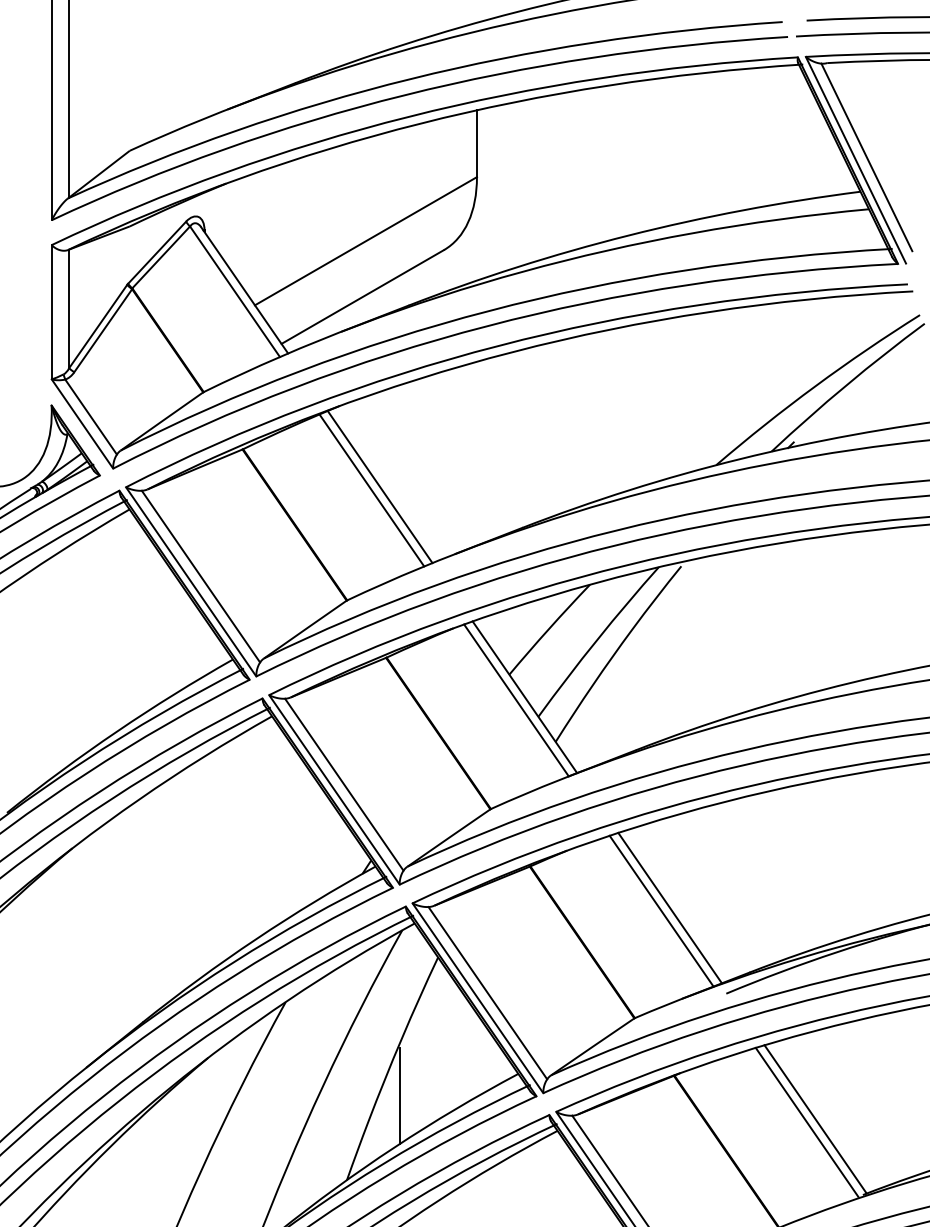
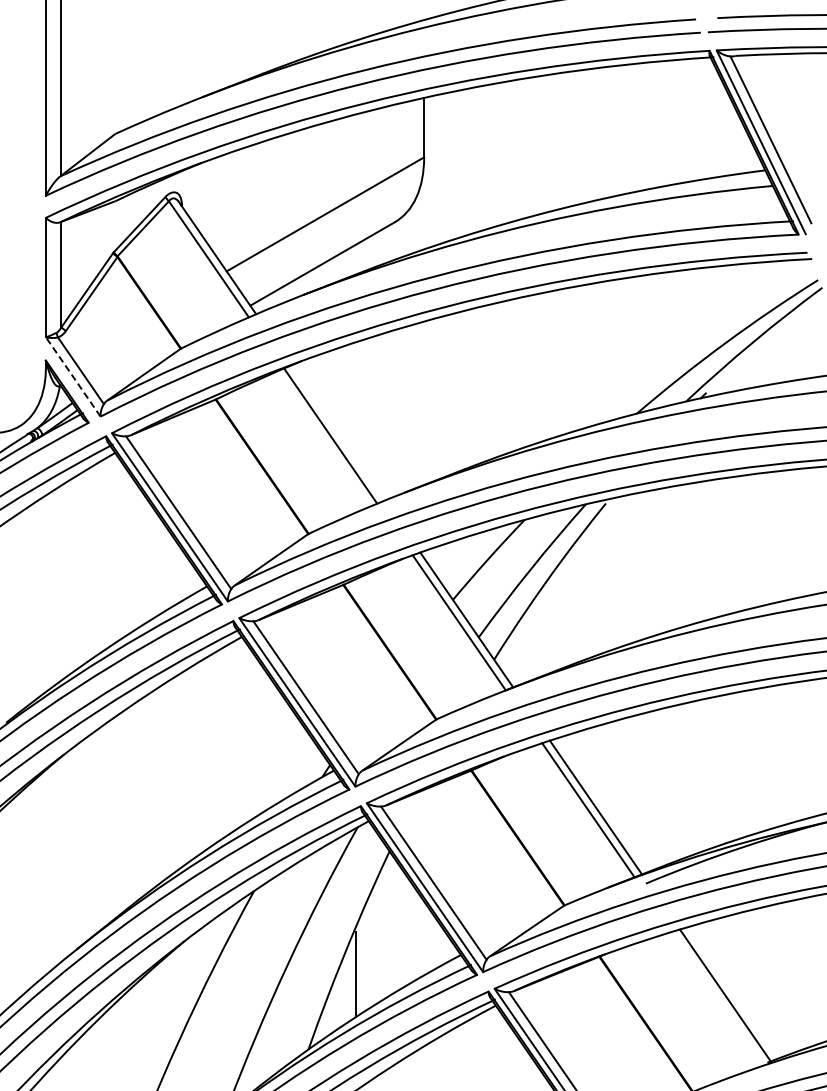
line: (82, 423) -> (73, 376), solid -> dashed
line: (379, 486) -> (337, 432), removed
line: (806, 1121) -> (717, 997), removed

